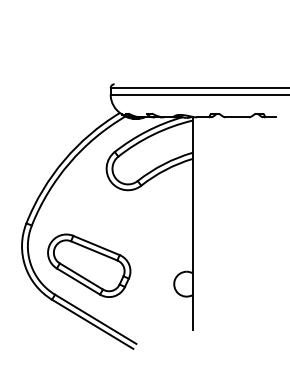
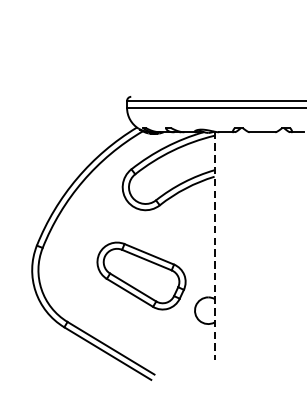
line: (192, 223) -> (214, 245), solid -> dashed
part: (89, 265) -> (141, 275), moved

